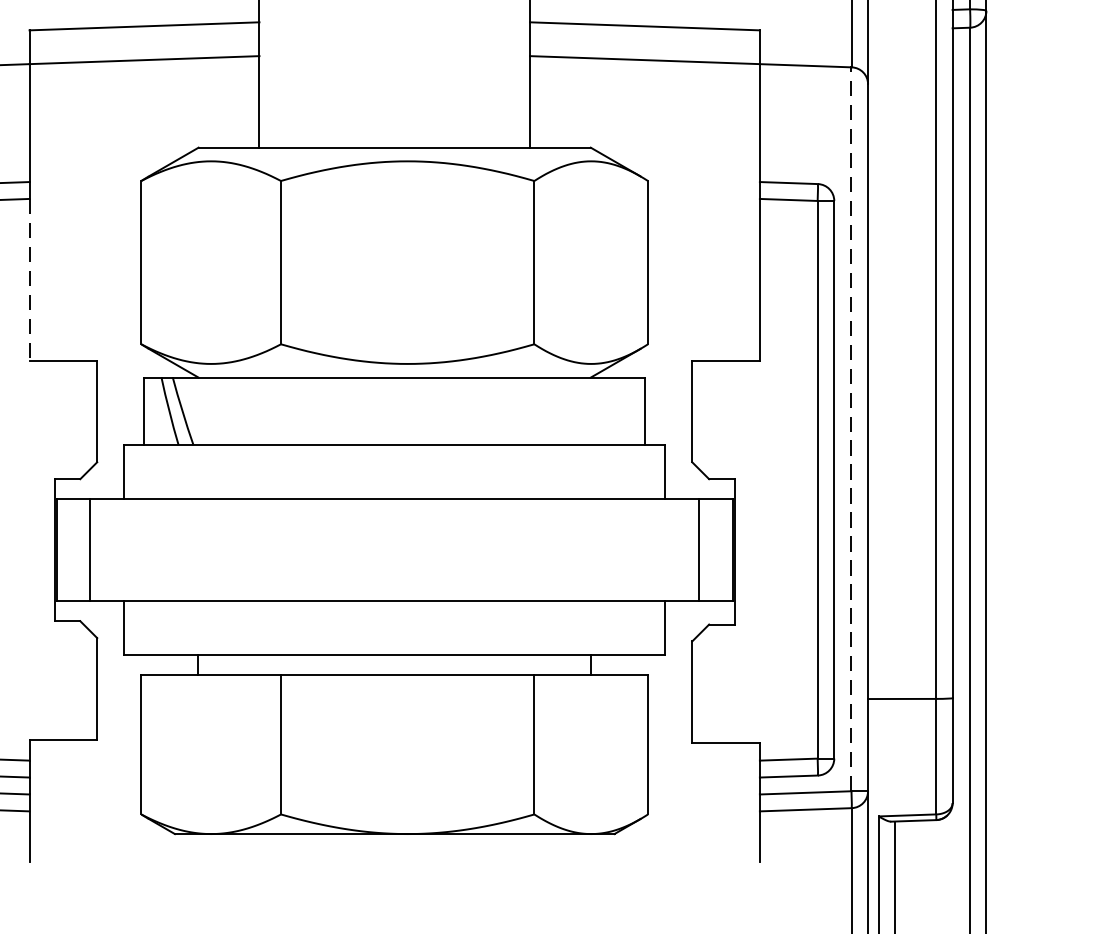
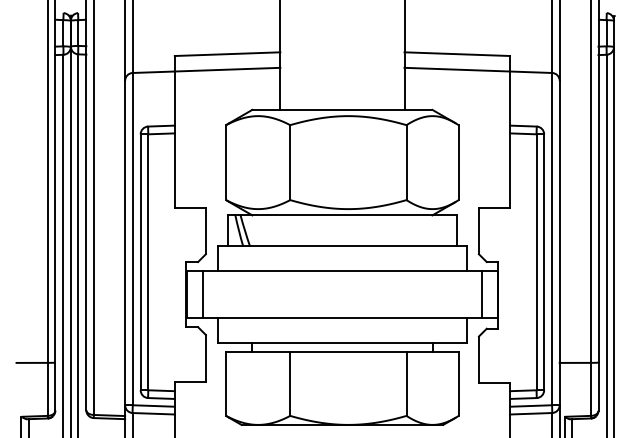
line: (28, 281) -> (174, 171), dashed -> solid
line: (852, 427) -> (552, 238), dashed -> solid

